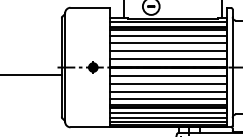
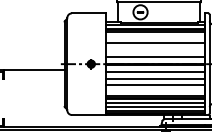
line: (167, 36) -> (154, 37), removed
line: (167, 50) -> (154, 49), removed
line: (167, 99) -> (154, 91), removed

